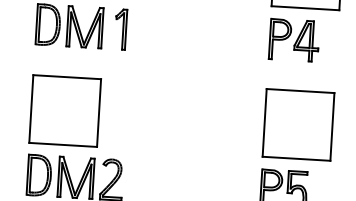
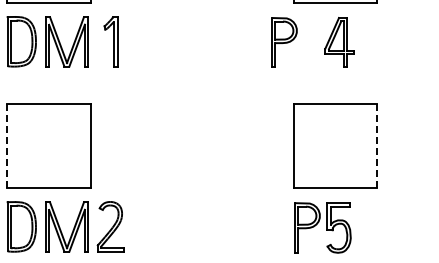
part: (280, 39) -> (284, 42), moved
line: (31, 108) -> (7, 145), solid -> dashed
line: (332, 126) -> (377, 145), solid -> dashed

